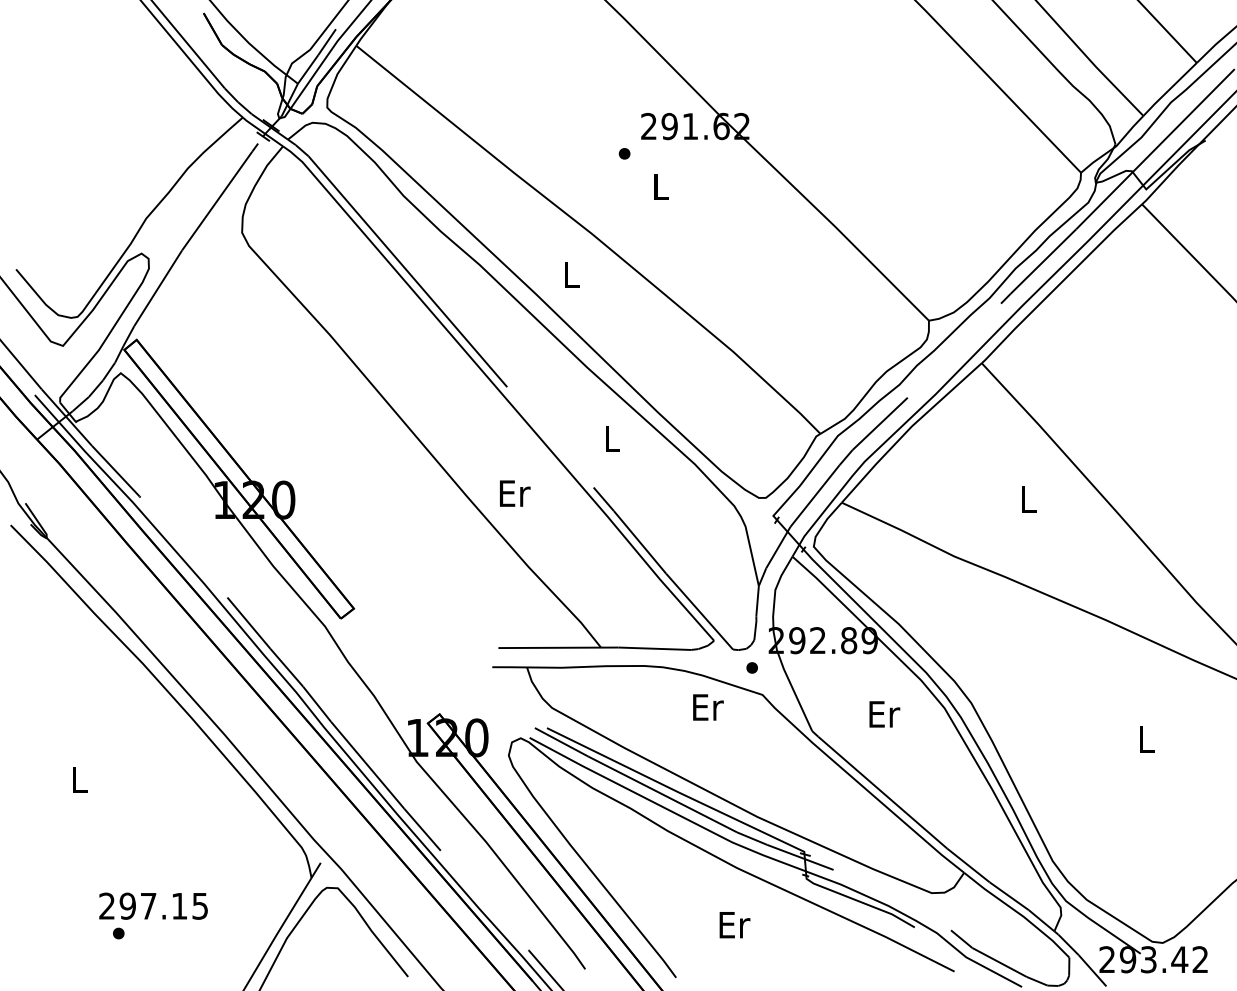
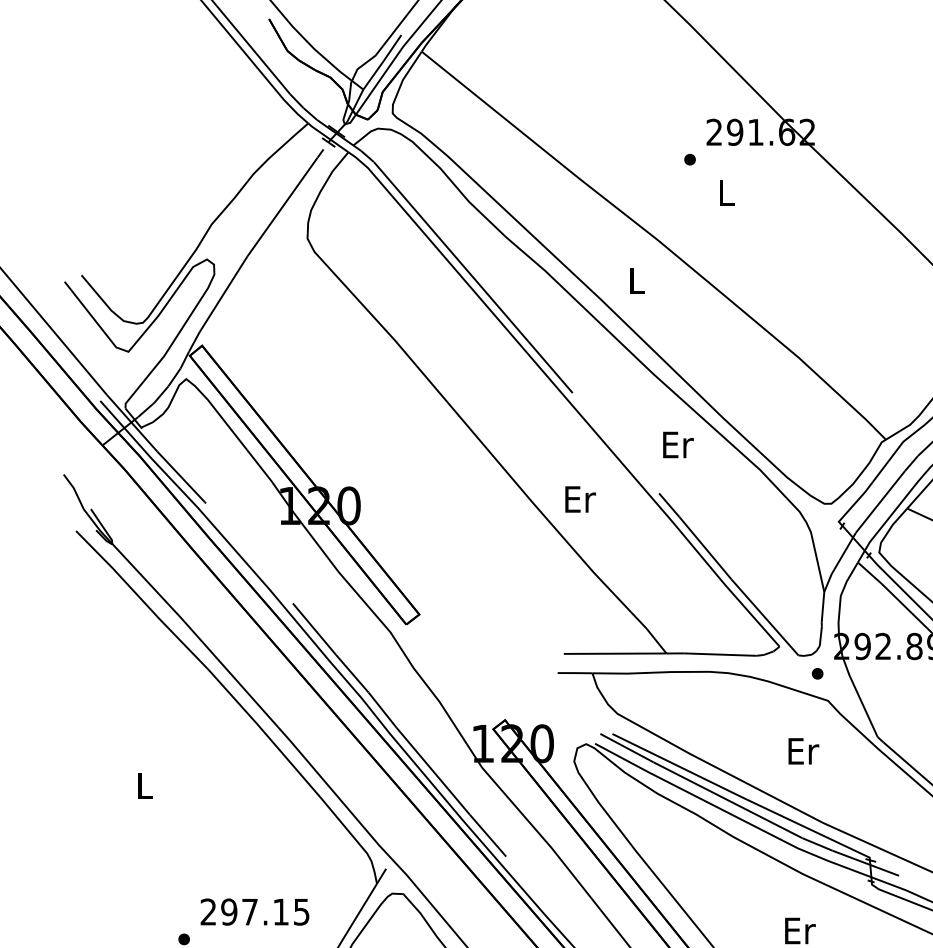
text: (612, 439) -> (677, 445), L -> Er
text: (708, 707) -> (803, 751), moved
text: (153, 905) -> (254, 911), moved

